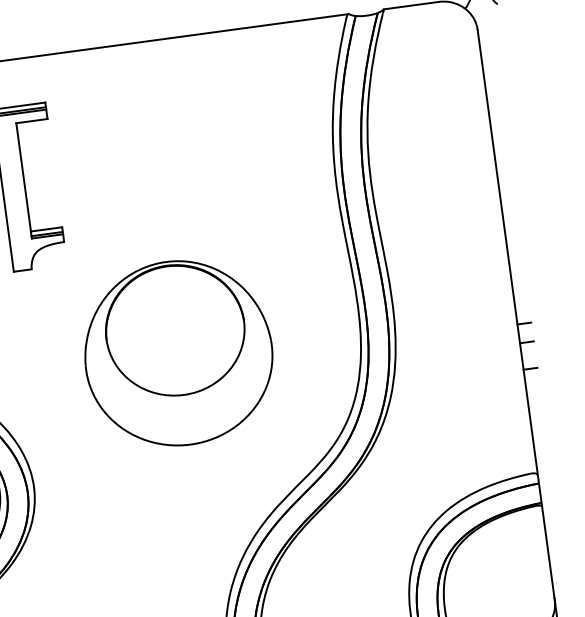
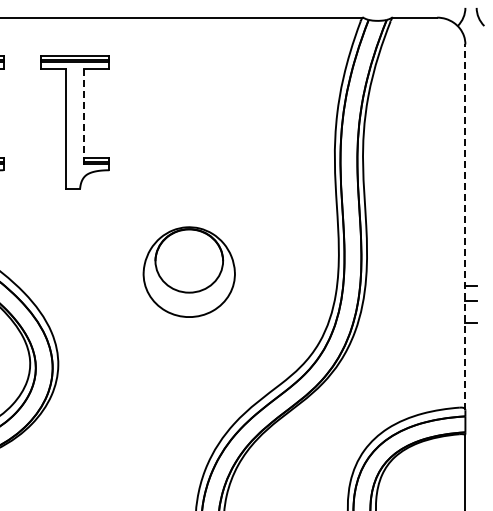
line: (23, 178) -> (83, 114), solid -> dashed
line: (507, 253) -> (465, 227), solid -> dashed
part: (178, 352) -> (189, 271), size x0.6

